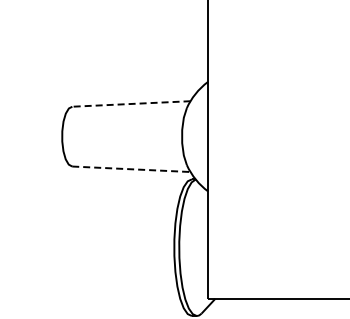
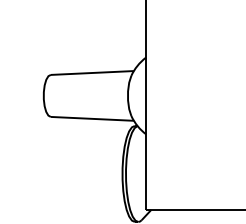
line: (130, 104) -> (91, 73), dashed -> solid
line: (131, 169) -> (92, 119), dashed -> solid

